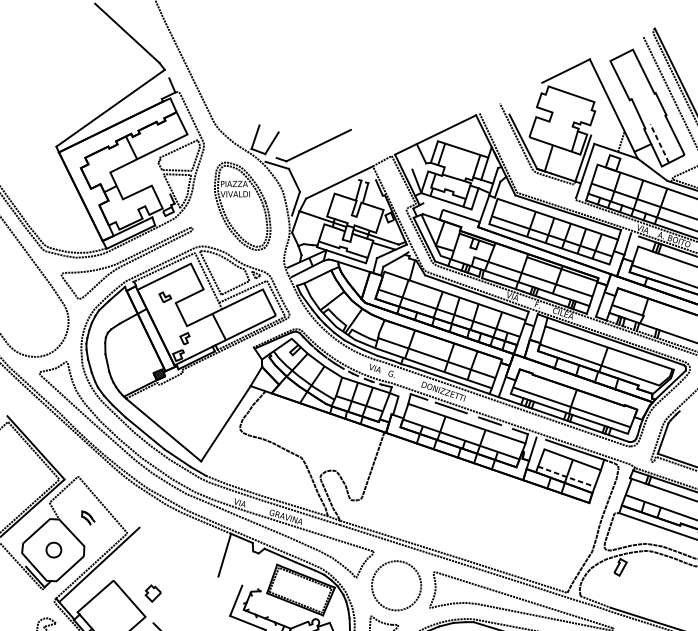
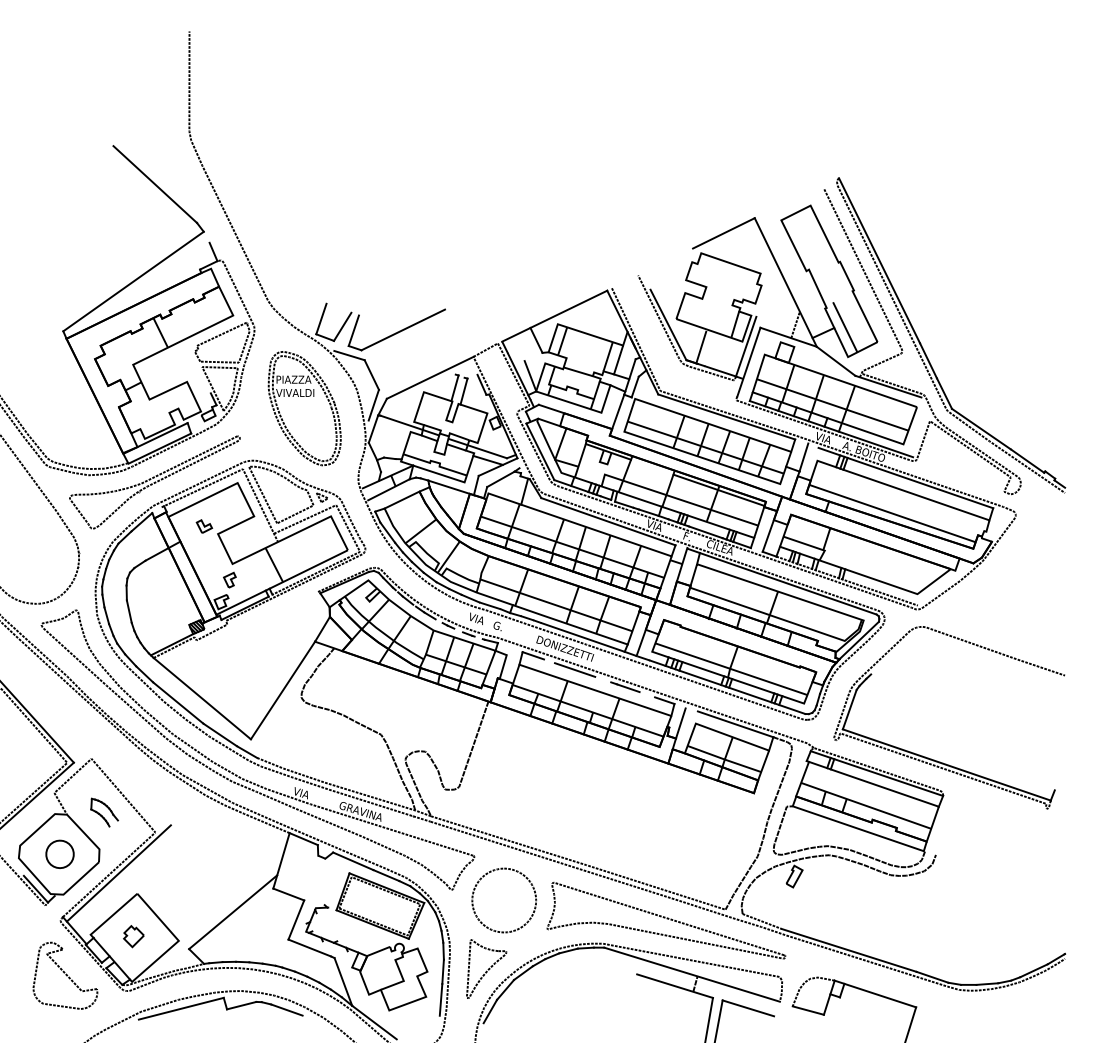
line: (659, 142) -> (844, 326), dashed -> solid
line: (280, 146) -> (353, 330), added
line: (451, 212) -> (575, 416), added
line: (566, 477) -> (724, 759), dashed -> solid
part: (88, 517) -> (104, 812), size x1.67
part: (53, 549) -> (59, 853), size x1.43
line: (230, 581) -> (288, 894), added
part: (153, 593) -> (133, 936), moved
line: (187, 595) -> (233, 912), added

